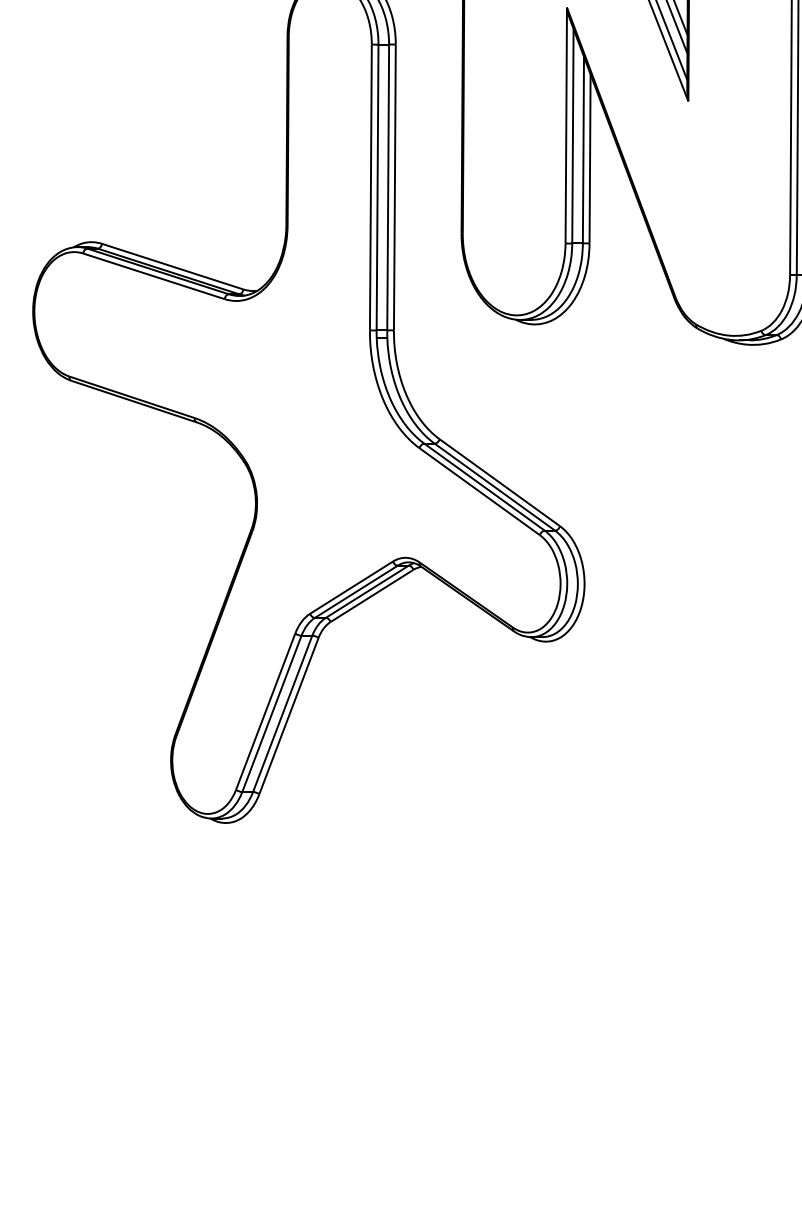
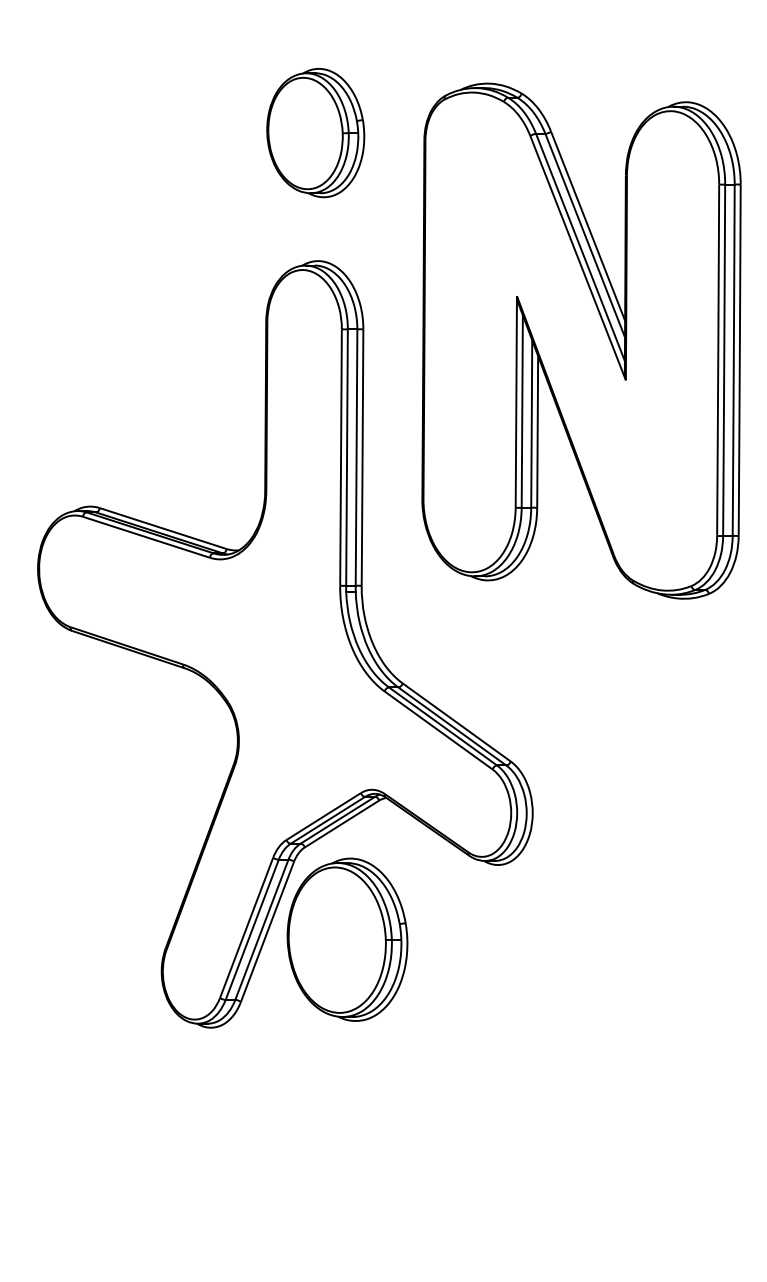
part: (378, 724) -> (347, 939), added

